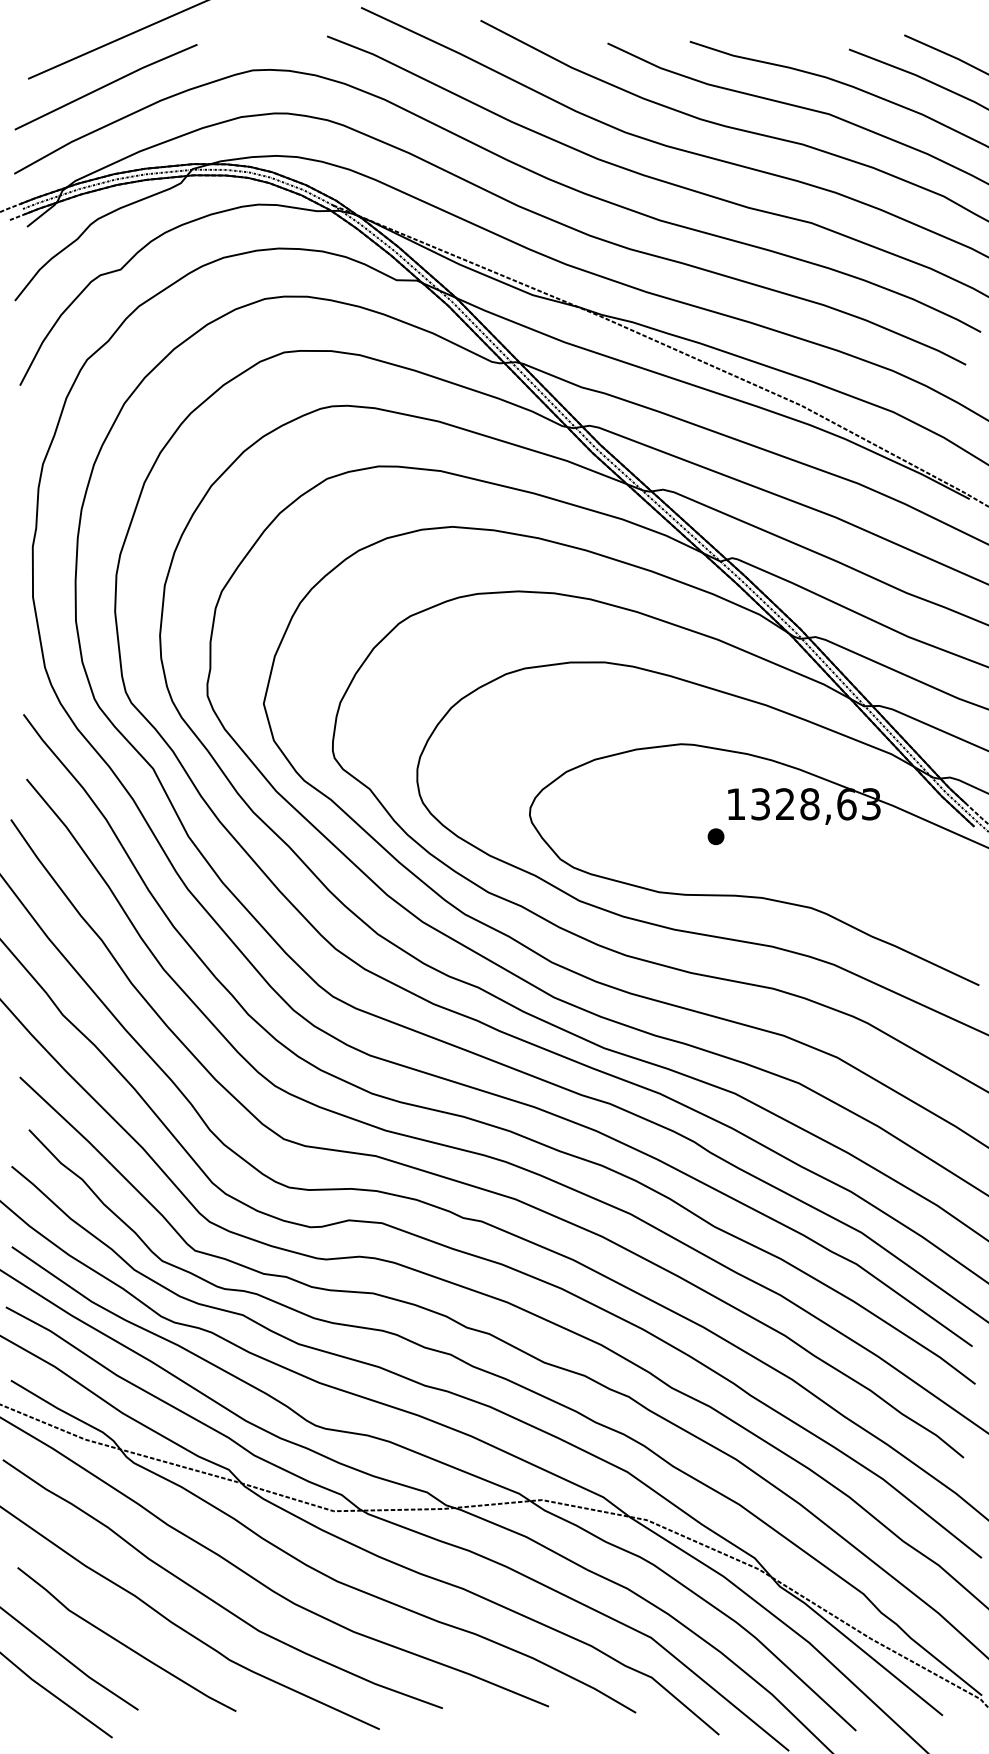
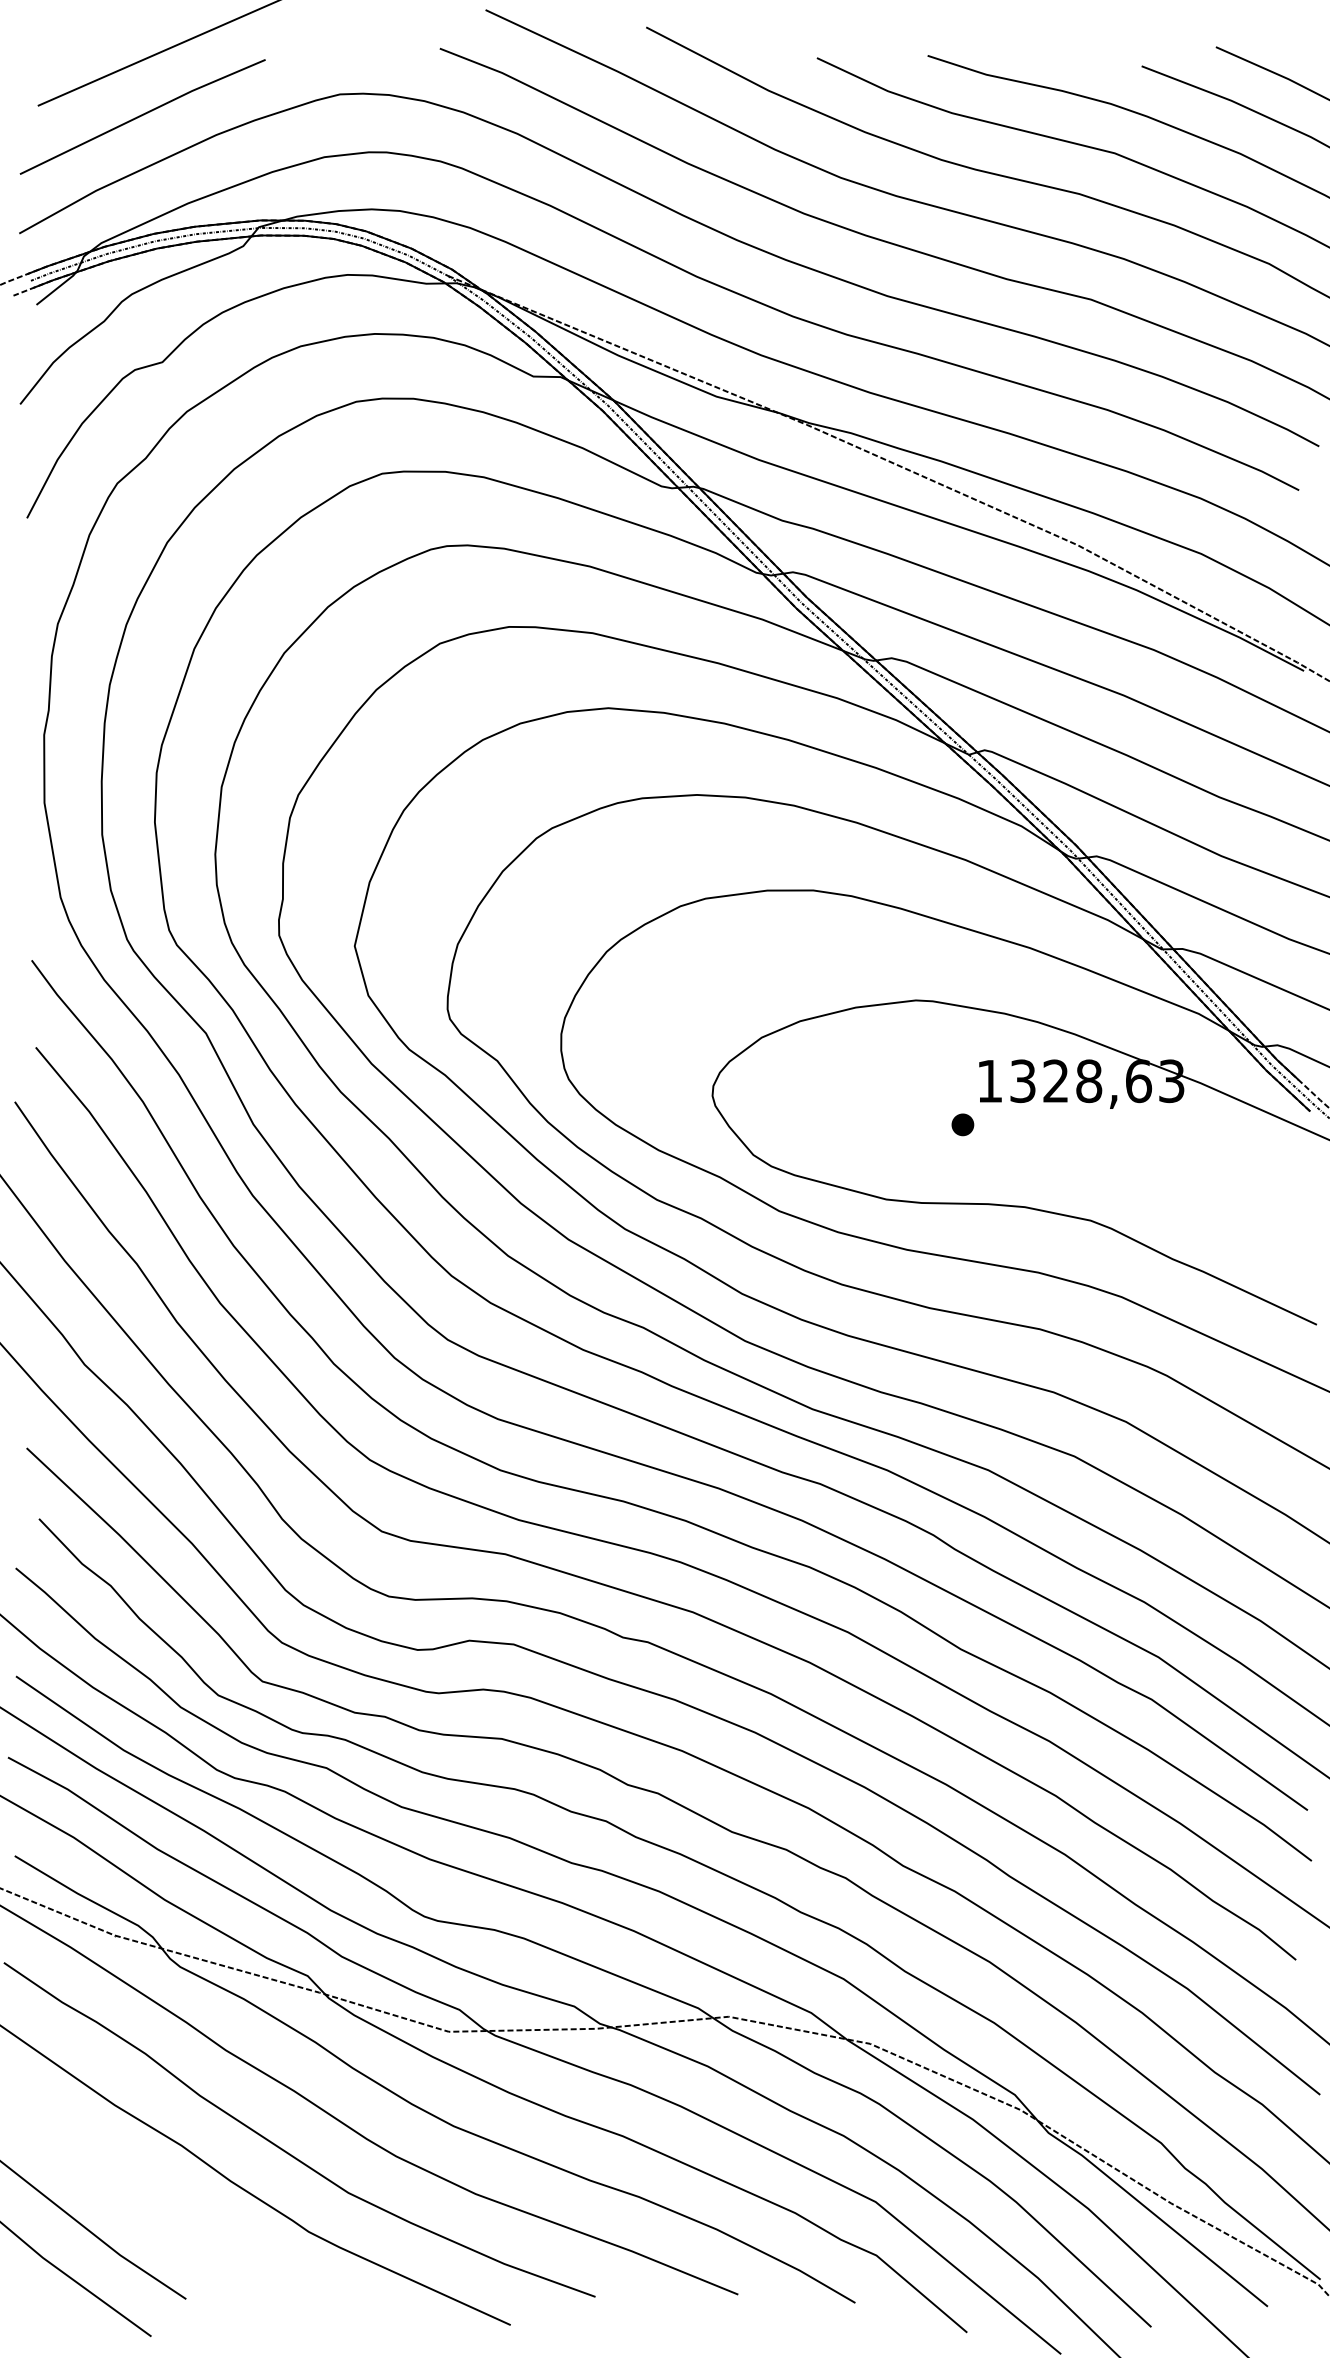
curve: (124, 1644) -> (167, 2210), removed

